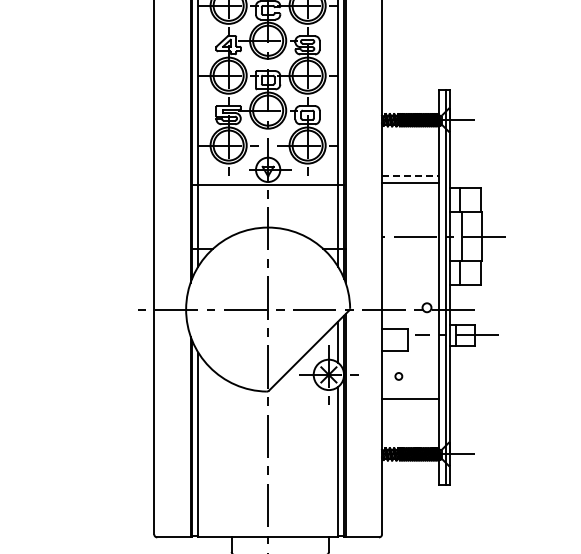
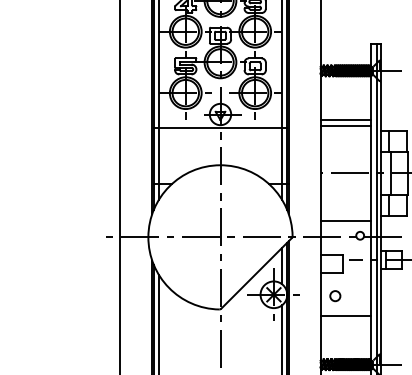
line: (410, 175) -> (345, 119), dashed -> solid
line: (410, 290) -> (345, 220), added
circle: (398, 376) -> (335, 296), size x1.67

